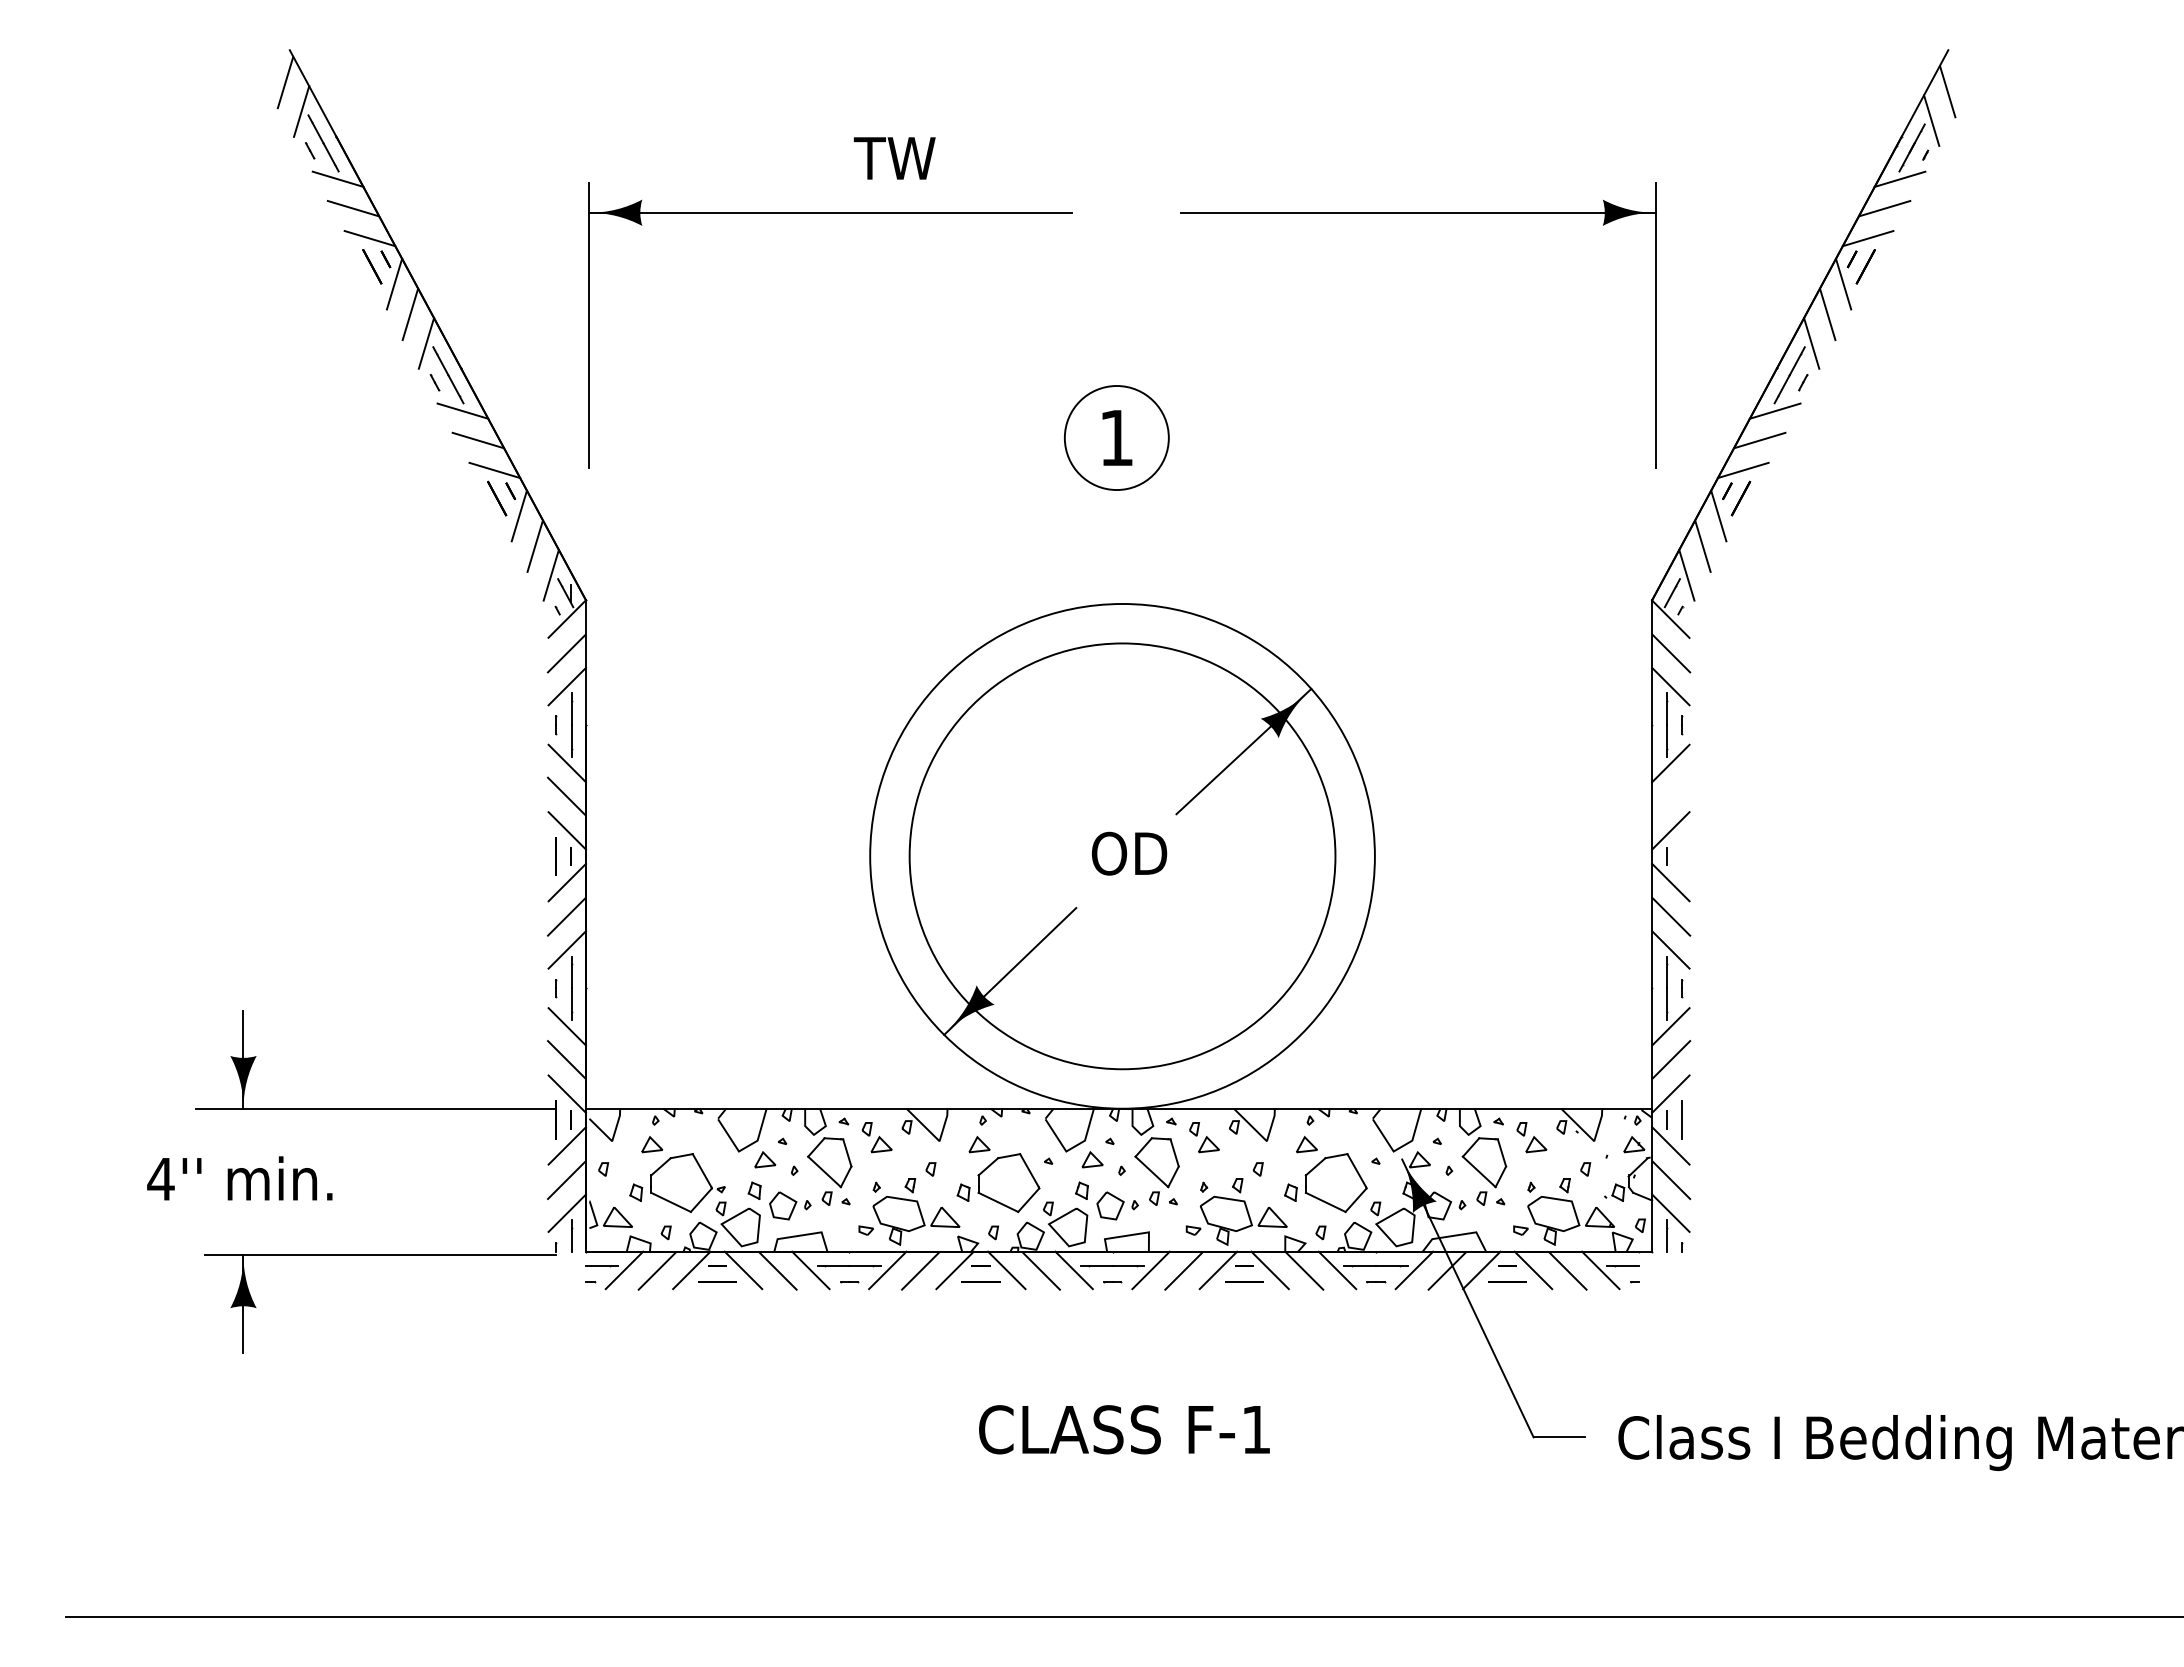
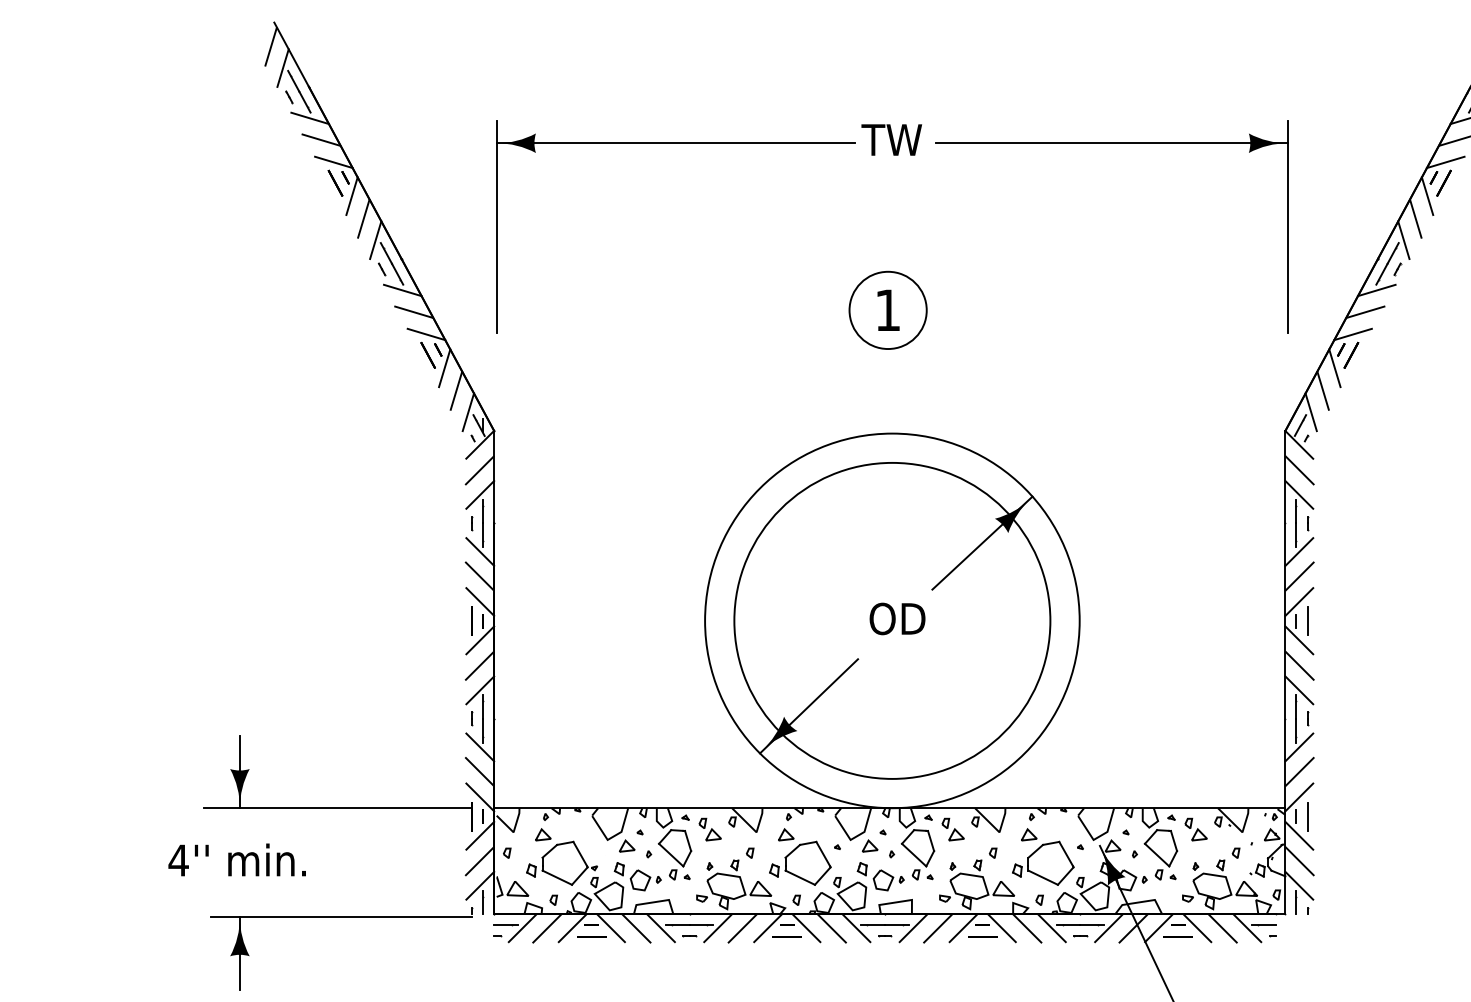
text: (894, 158) -> (891, 140), moved
line: (1671, 796) -> (1299, 576), added
line: (1682, 856) -> (1307, 621), added

